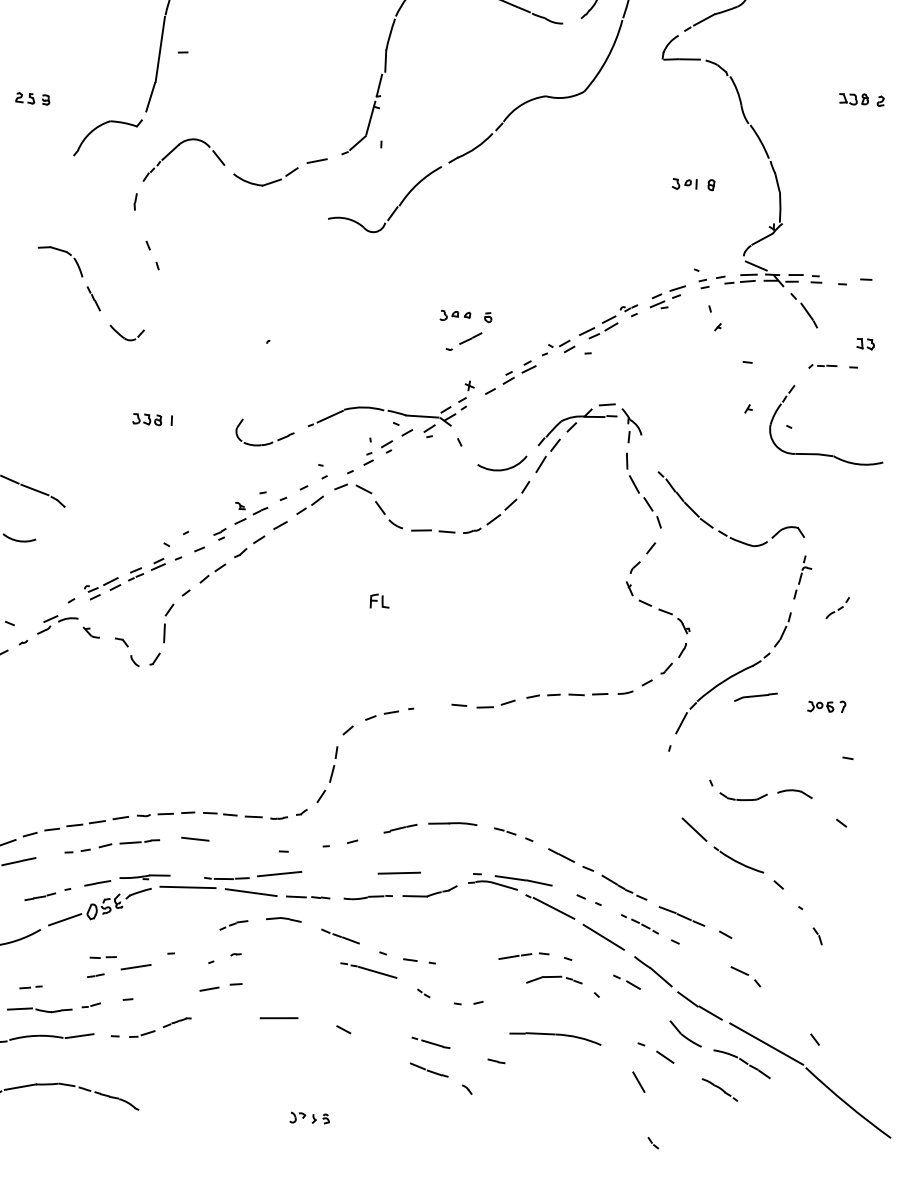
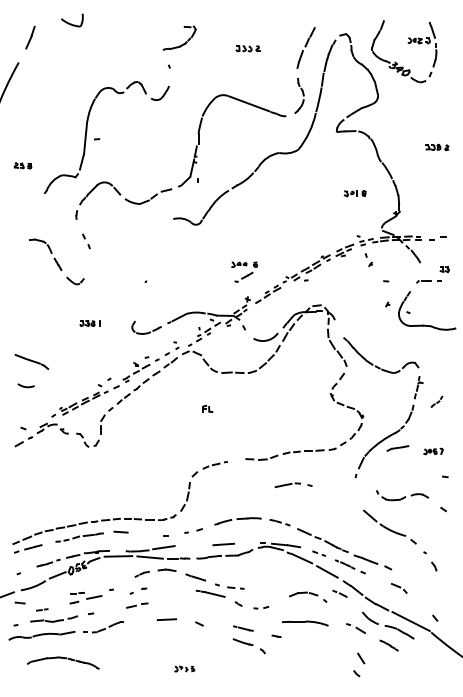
part: (535, 957) -> (293, 485), moved
line: (639, 1082) -> (361, 658), moved

